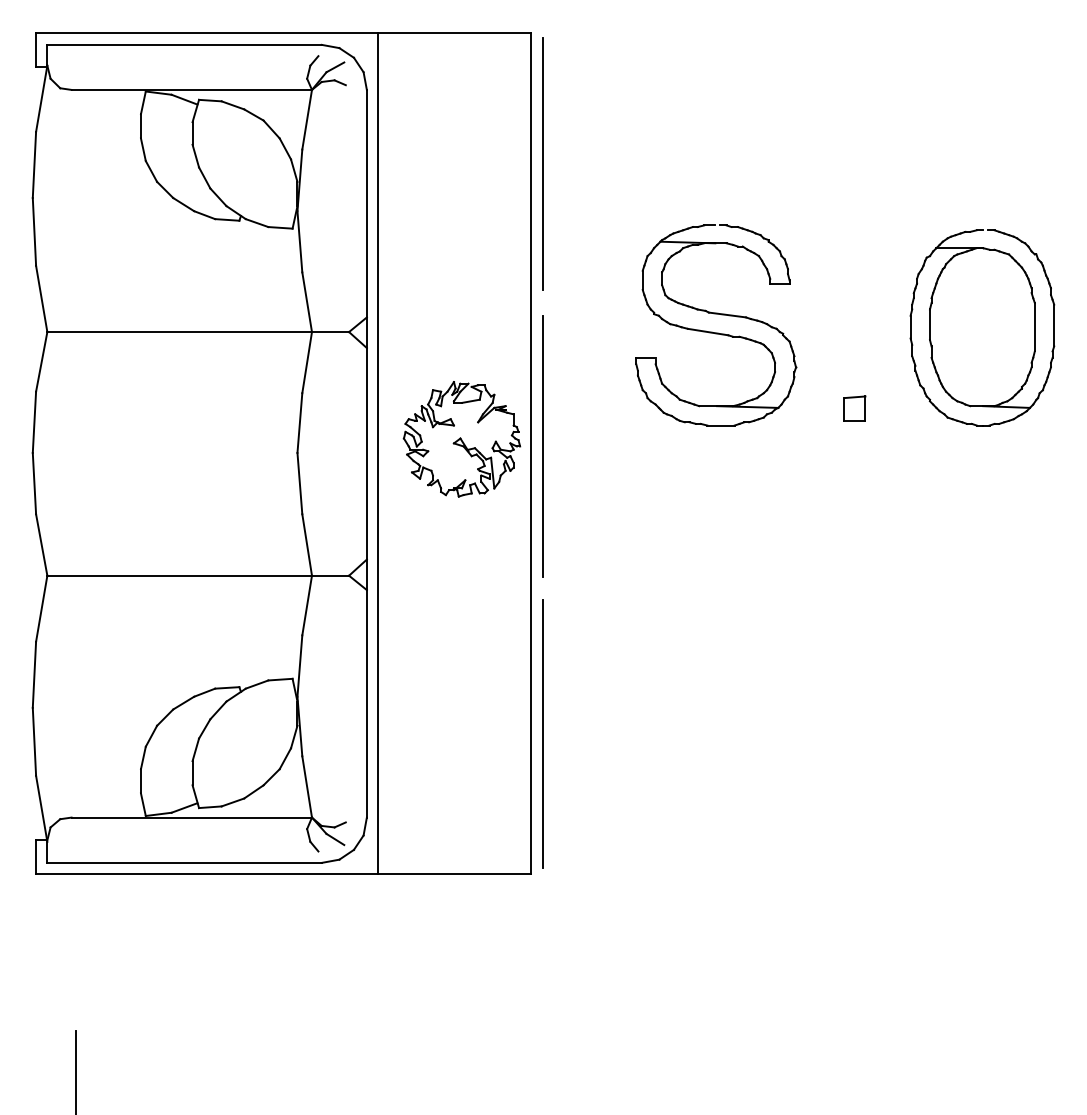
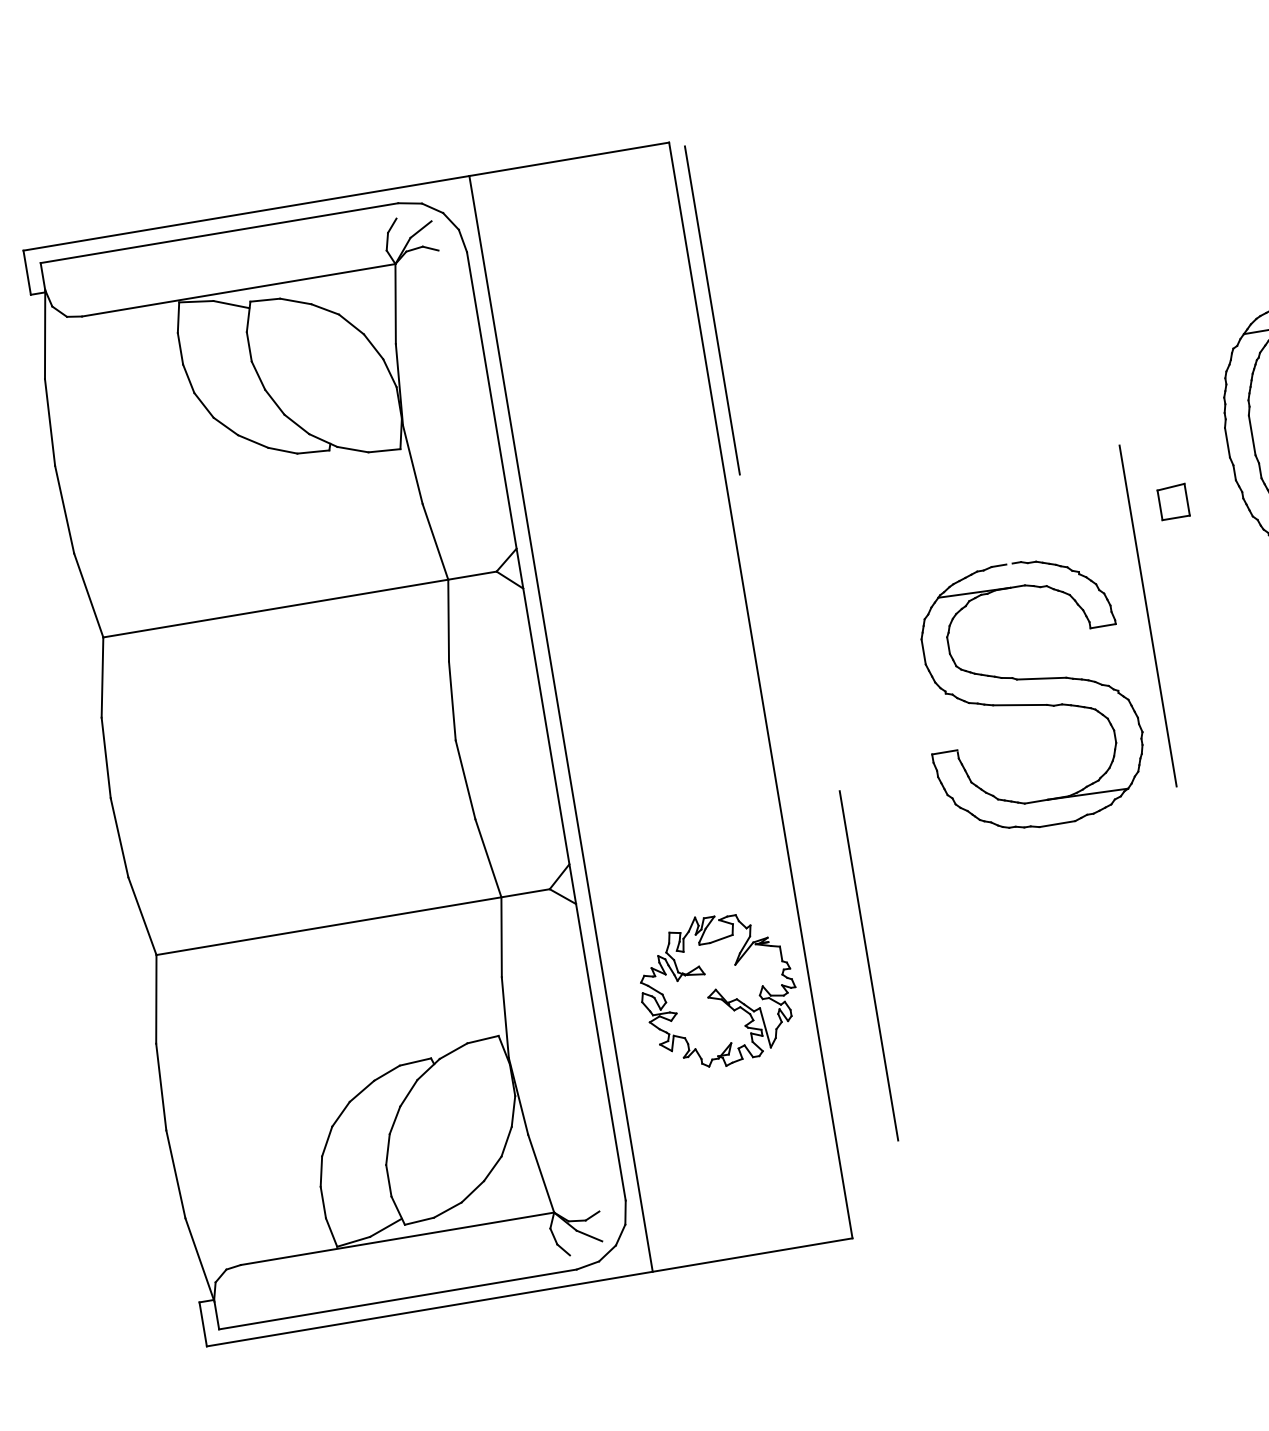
part: (716, 325) -> (1029, 694), moved
part: (854, 408) -> (1172, 501), moved
part: (461, 439) -> (717, 990), moved
line: (542, 446) -> (1147, 615), moved
line: (542, 733) -> (868, 965), moved

